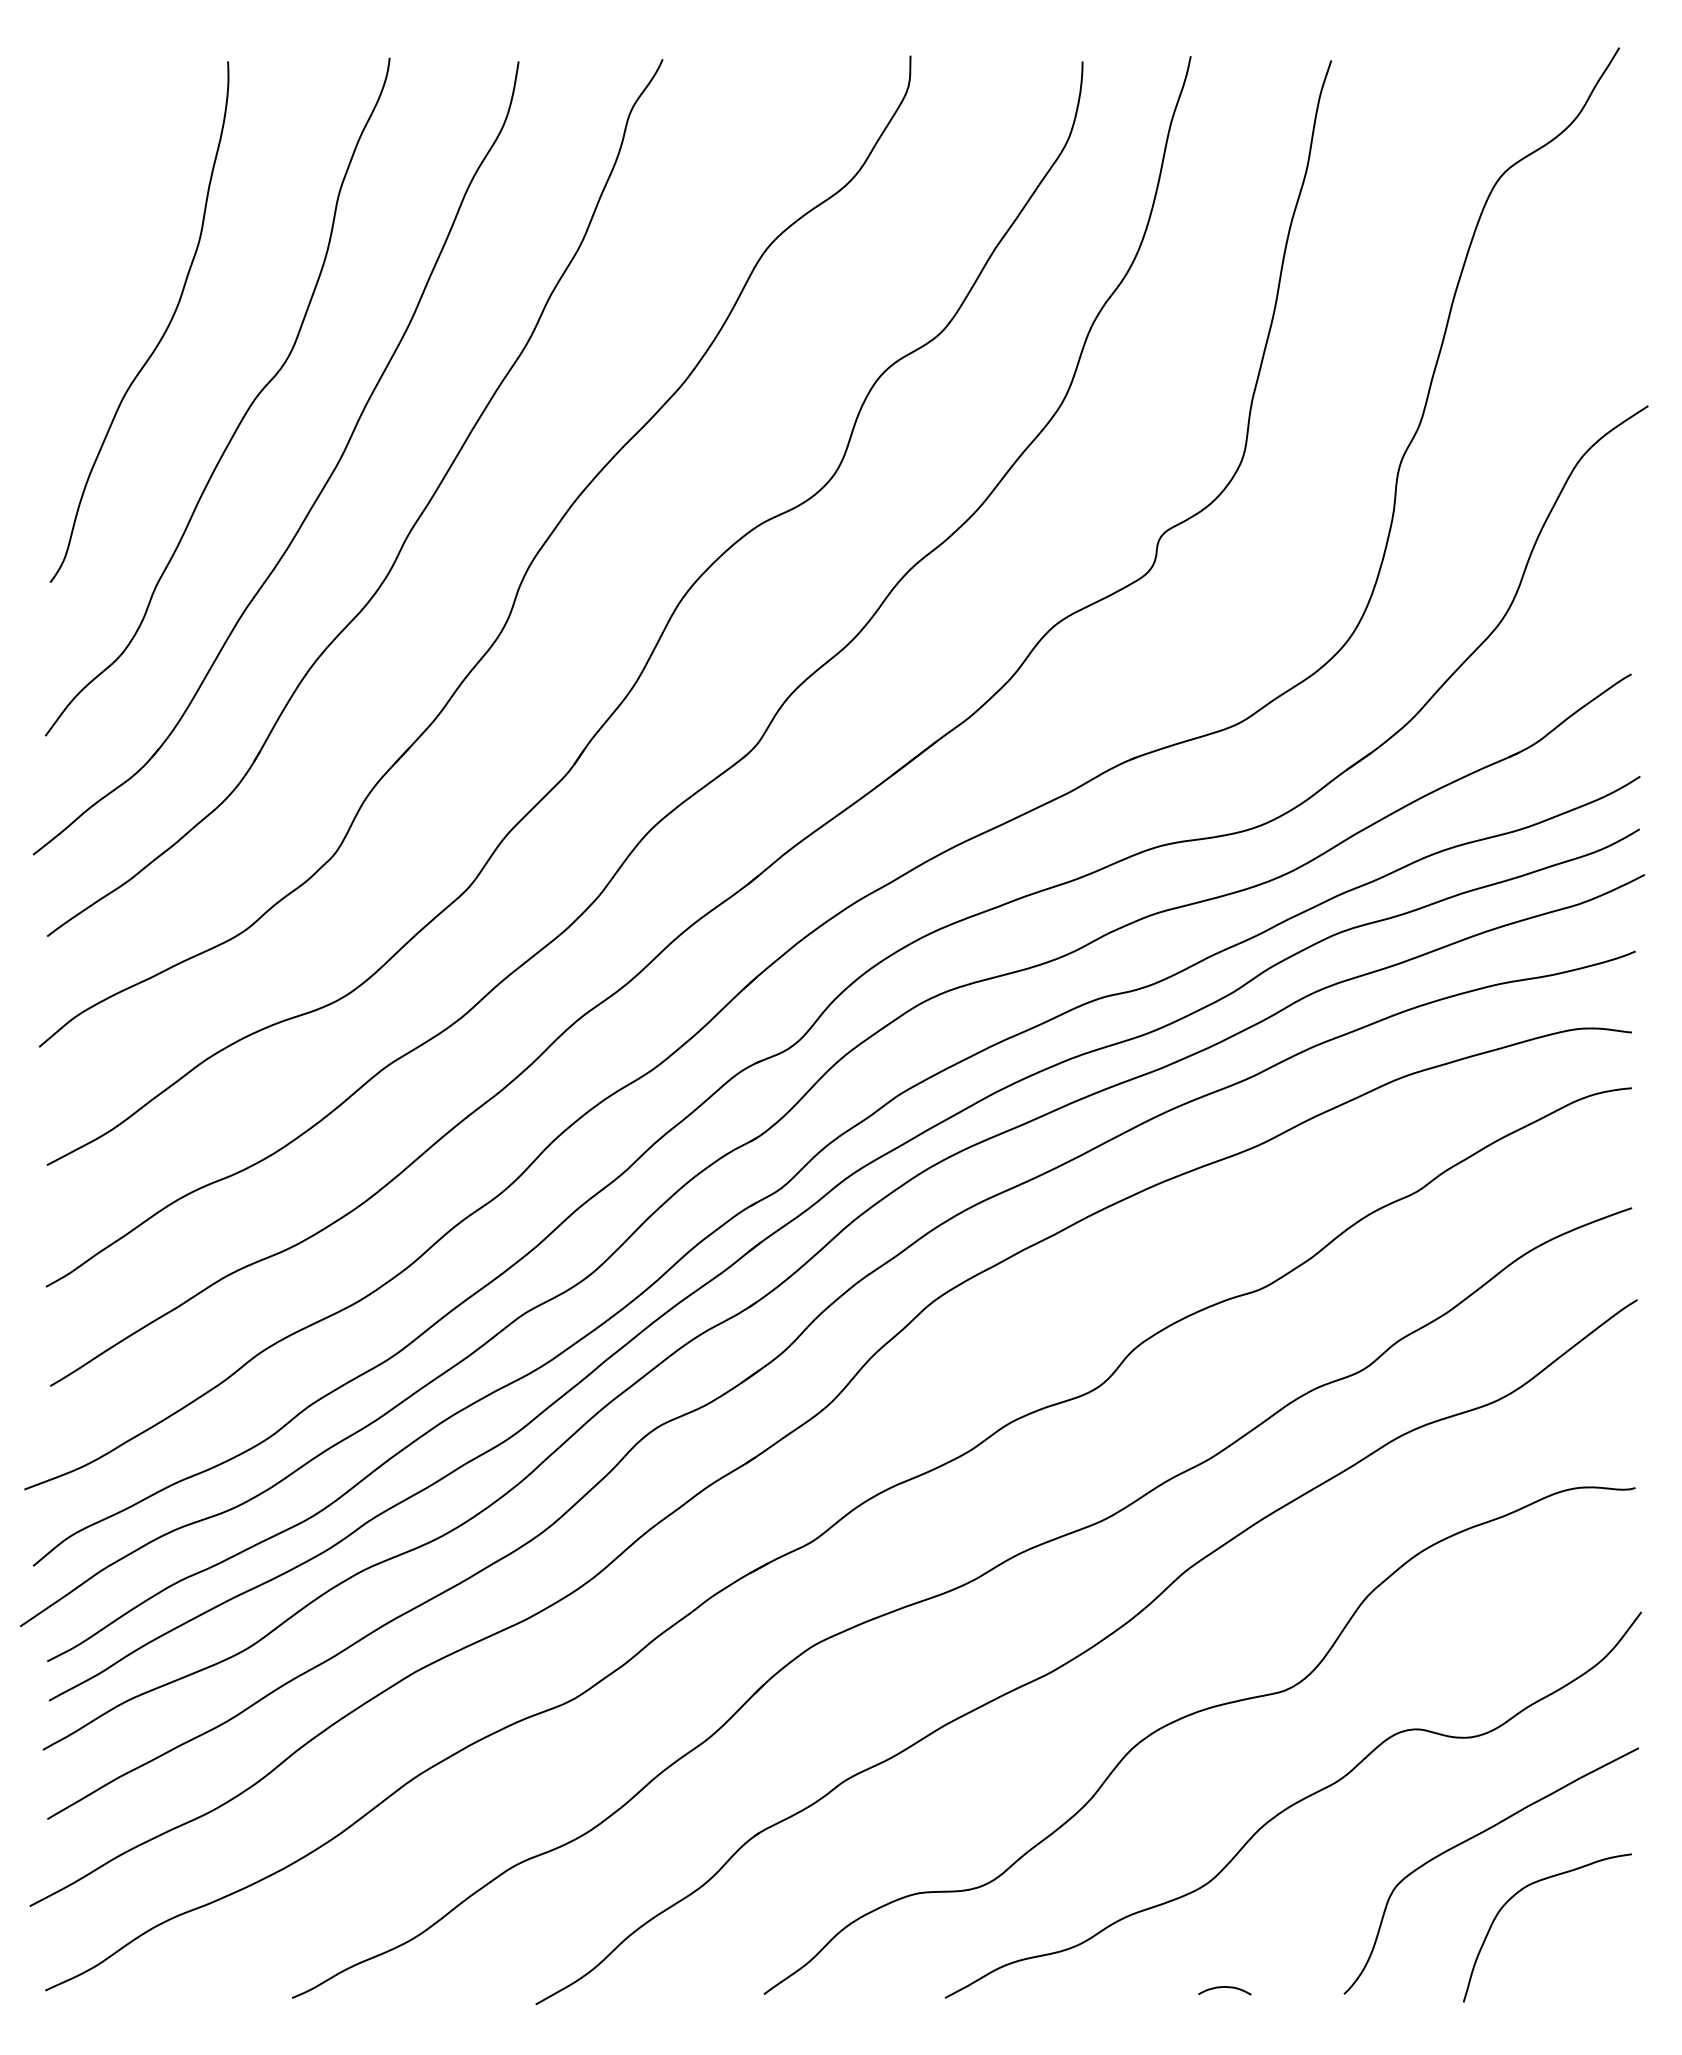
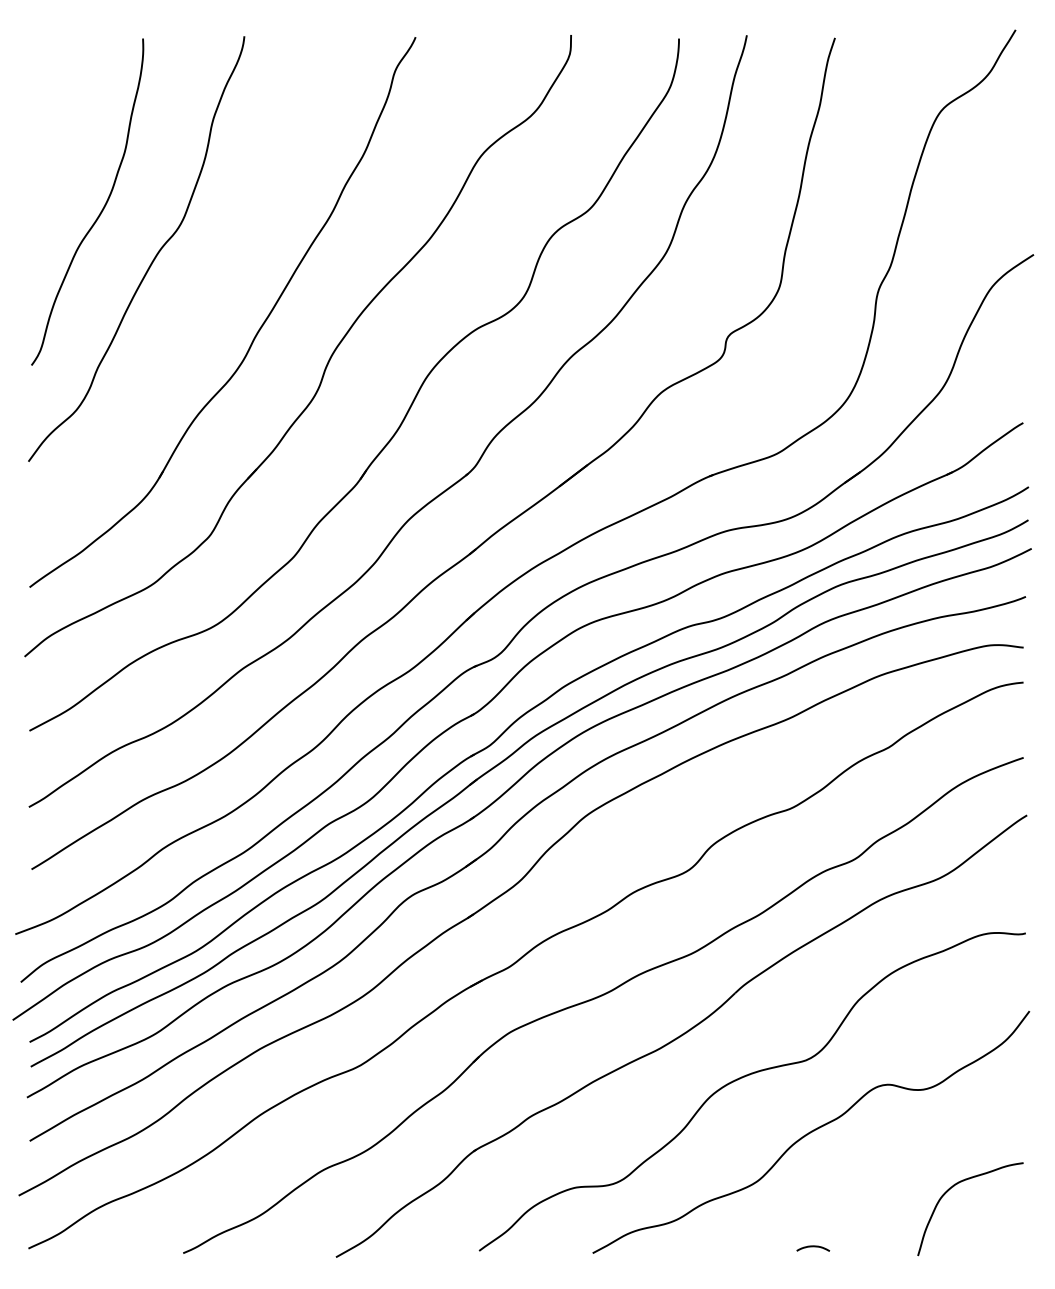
part: (322, 485) -> (202, 304), removed
curve: (1473, 1838) -> (924, 1153), removed
curve: (1225, 1988) -> (813, 1247), moved

